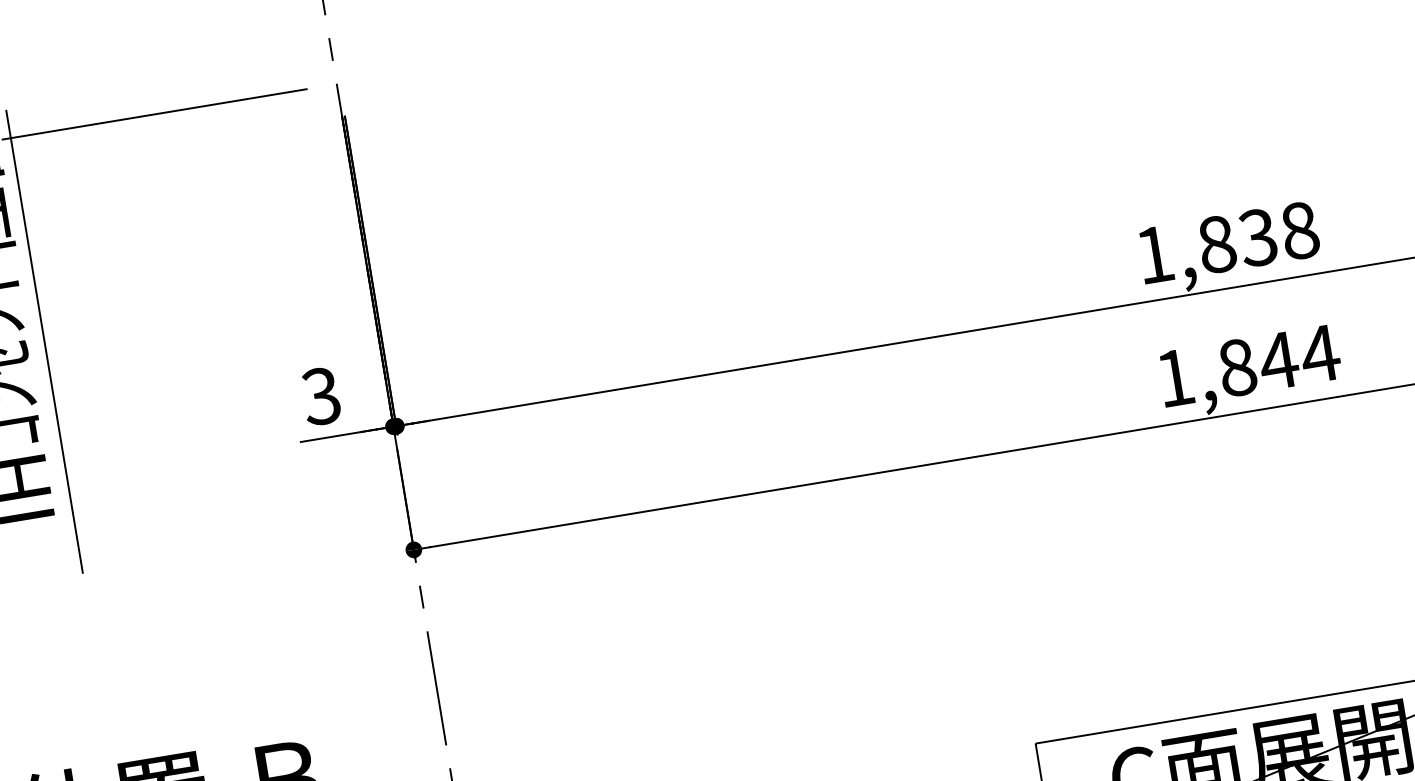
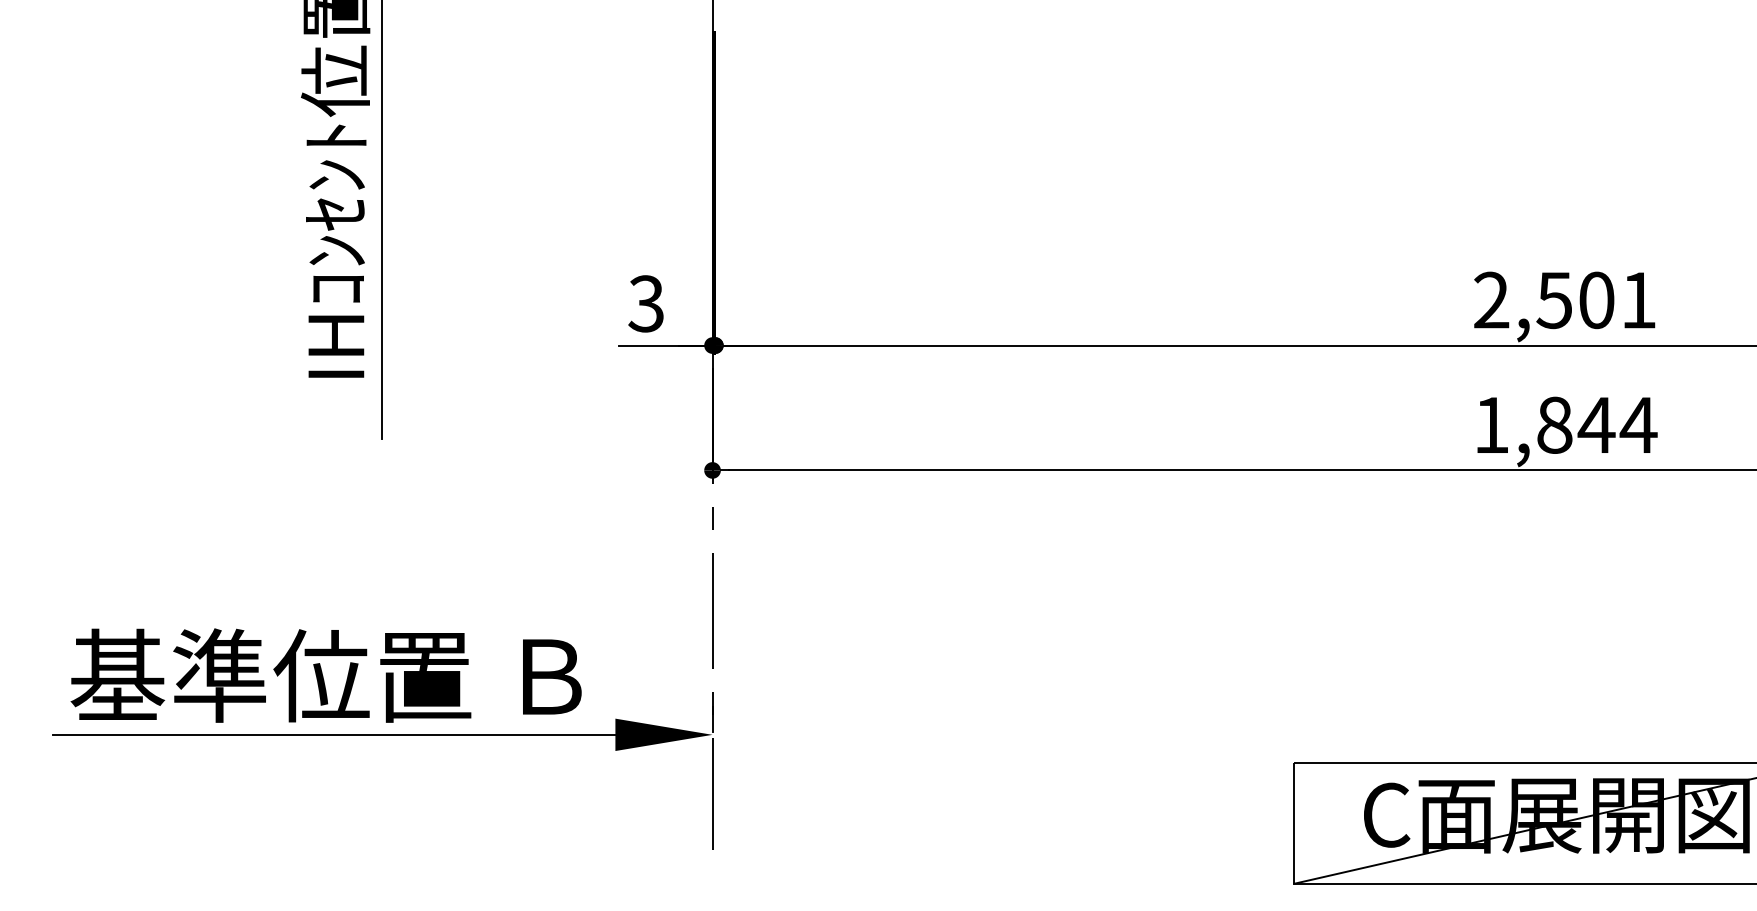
text: (1227, 242) -> (1565, 300), 1,838 -> 2,501

